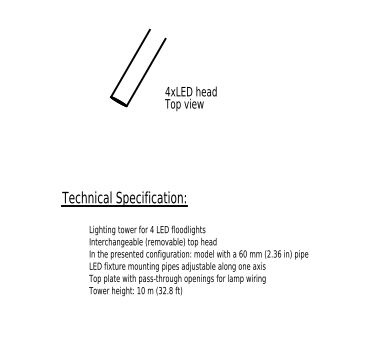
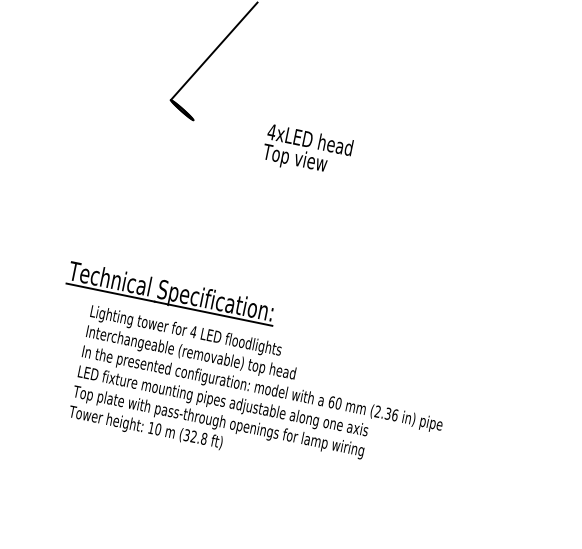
line: (145, 72) -> (235, 71), removed
text: (190, 98) -> (307, 151), moved
part: (124, 198) -> (171, 293), moved

